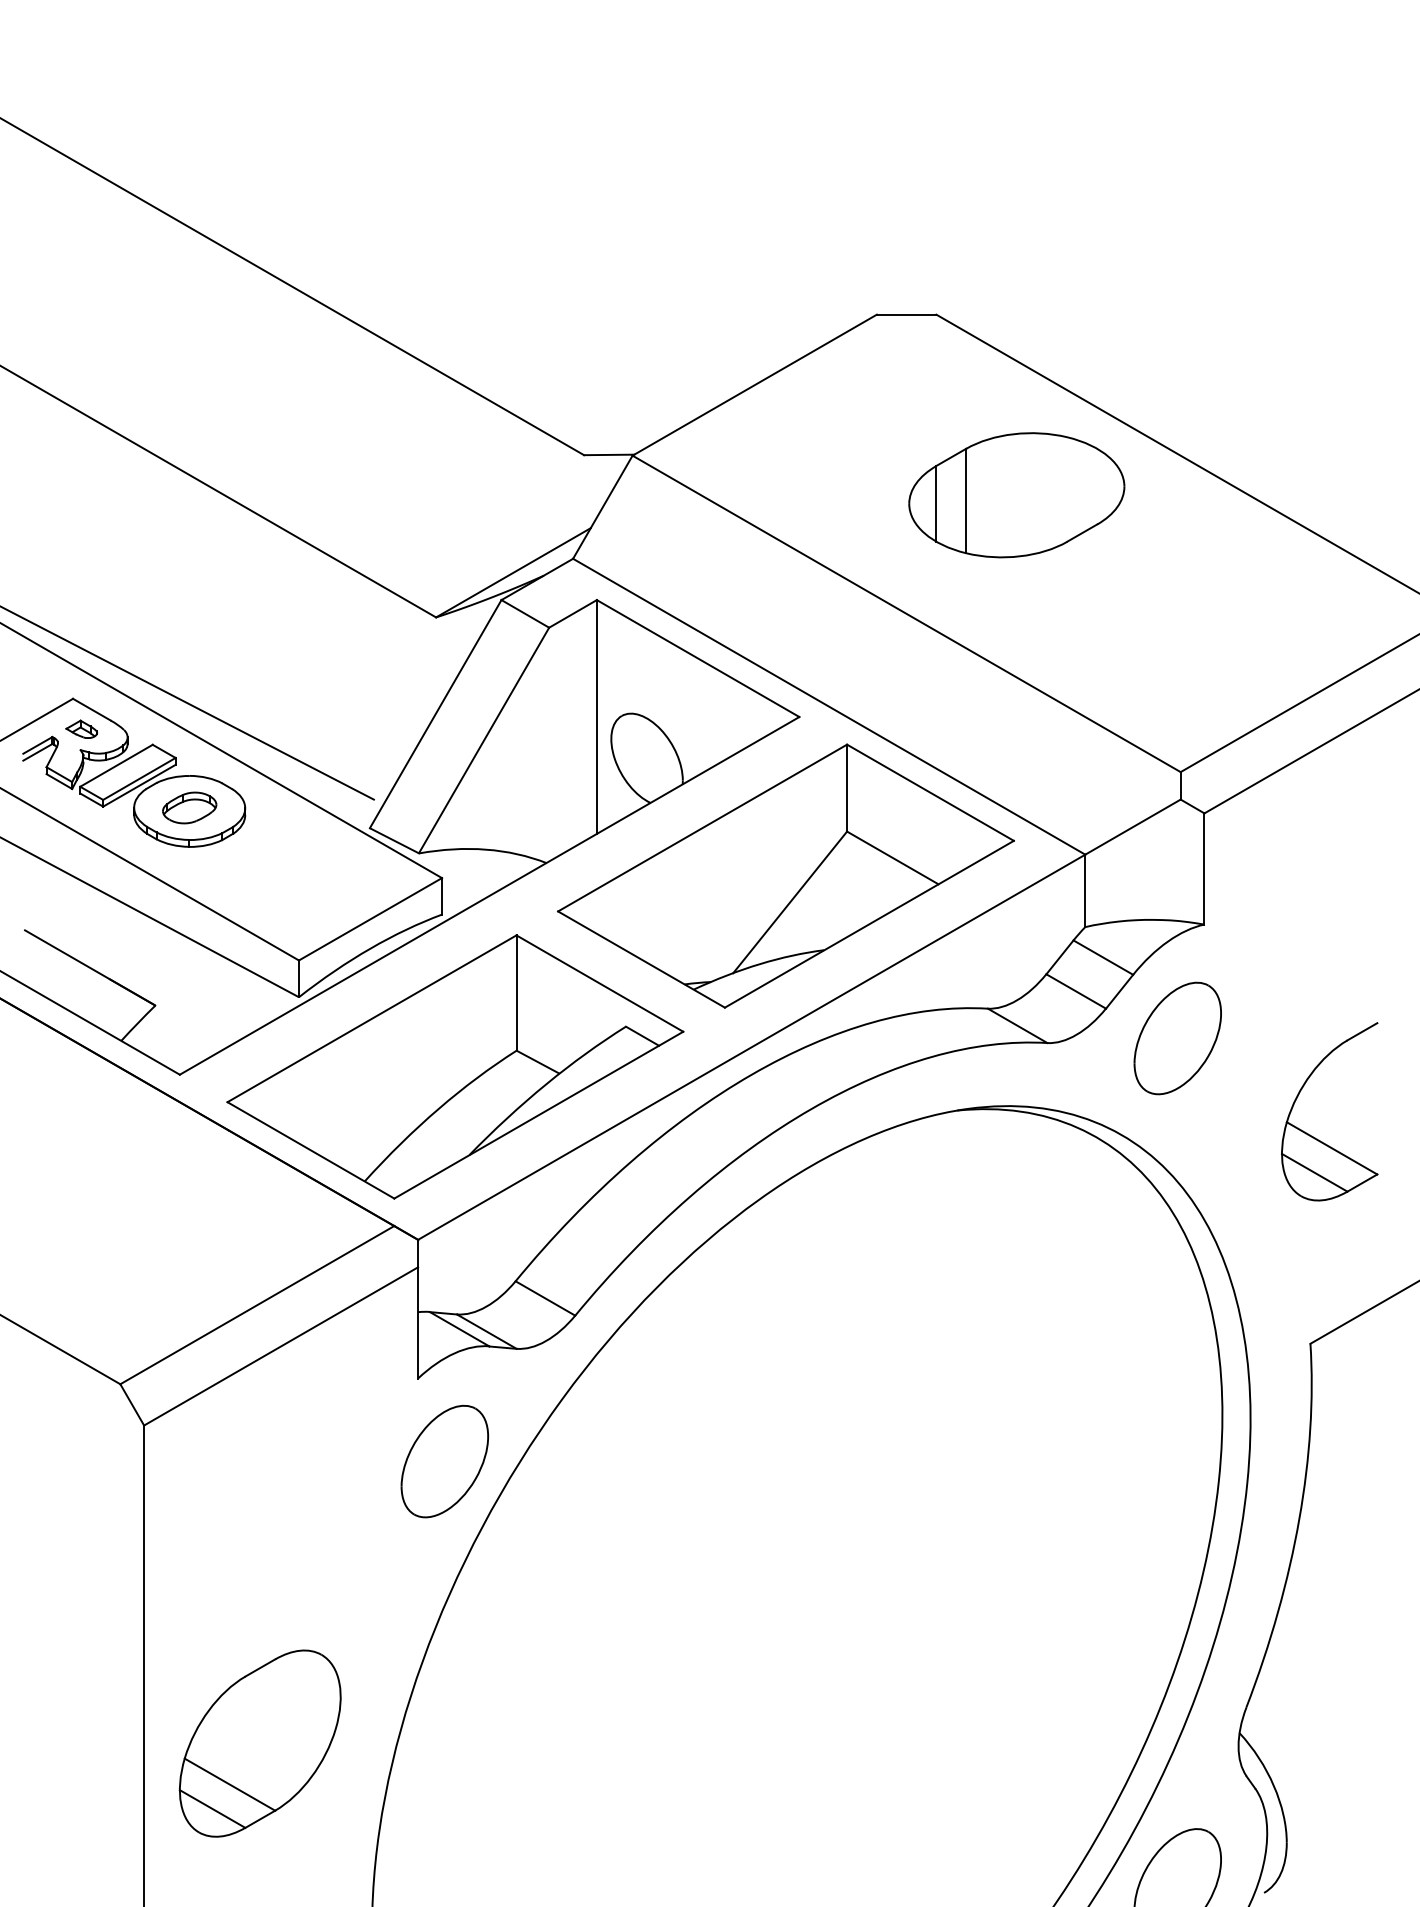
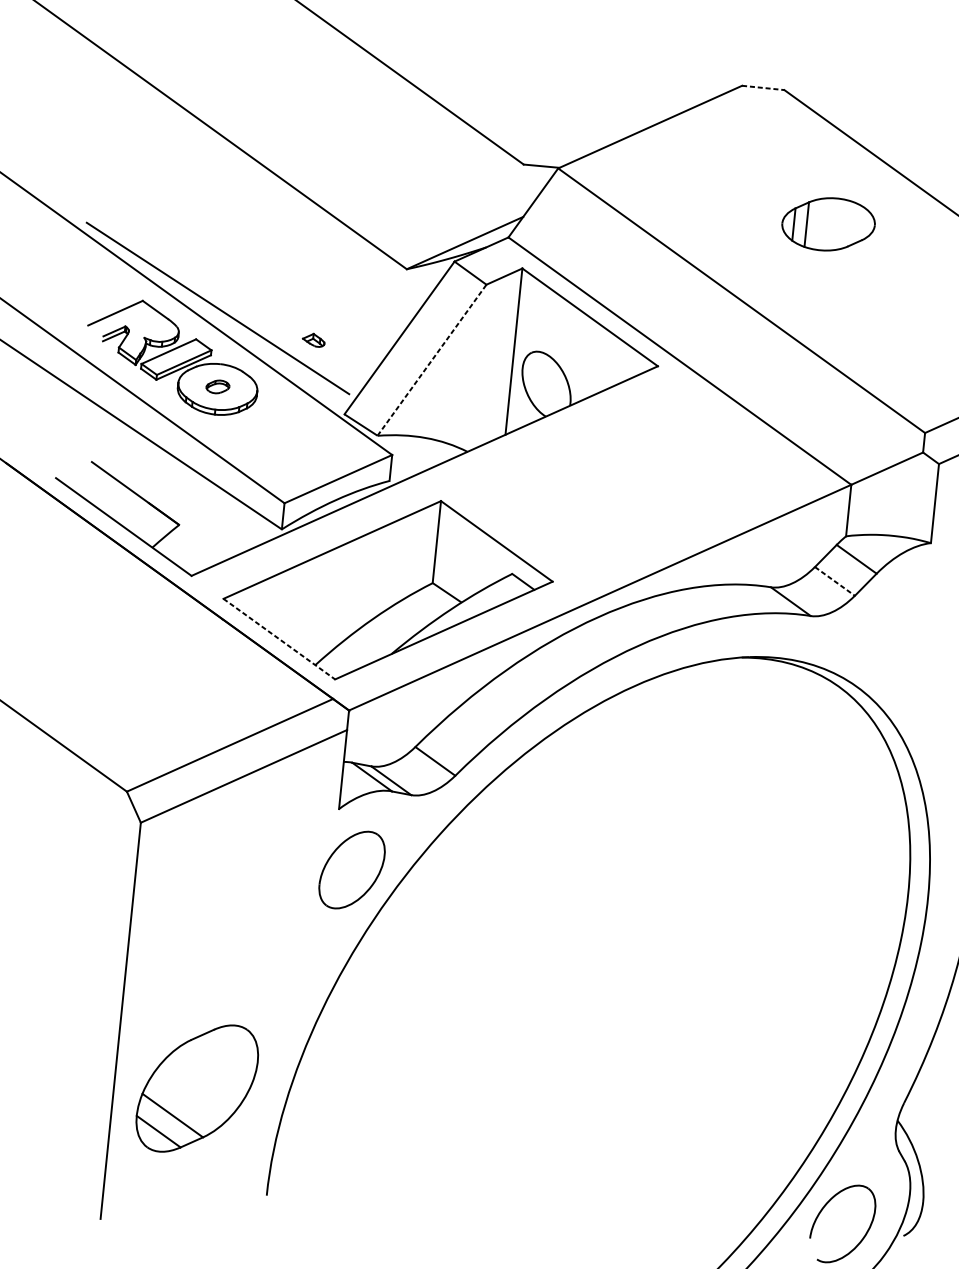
line: (906, 314) -> (763, 87), solid -> dashed
part: (1016, 495) -> (828, 224), size x0.6
part: (81, 728) -> (313, 339), moved
line: (484, 740) -> (432, 360), solid -> dashed
part: (189, 807) -> (217, 386), size x0.6
part: (785, 875) -> (636, 477), removed
line: (1076, 991) -> (835, 581), solid -> dashed
part: (1177, 1038) -> (903, 622), removed
line: (311, 1150) -> (279, 639), solid -> dashed
part: (259, 1743) -> (196, 1088), moved

